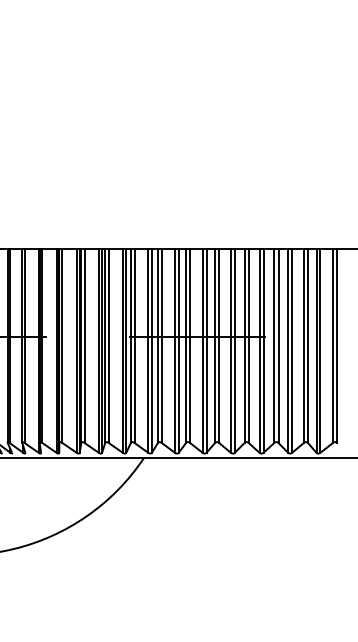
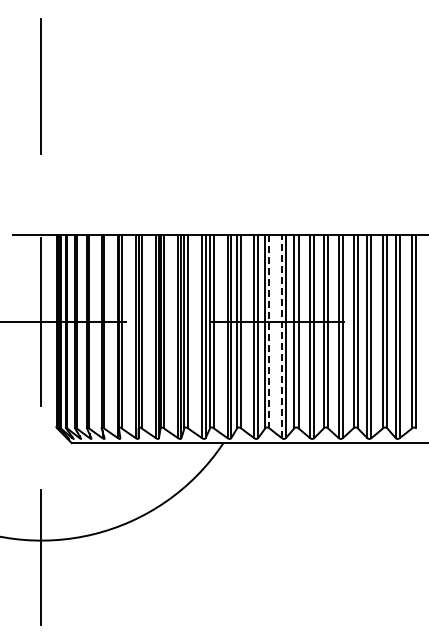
line: (190, 346) -> (269, 331), solid -> dashed
line: (202, 351) -> (281, 336), solid -> dashed

